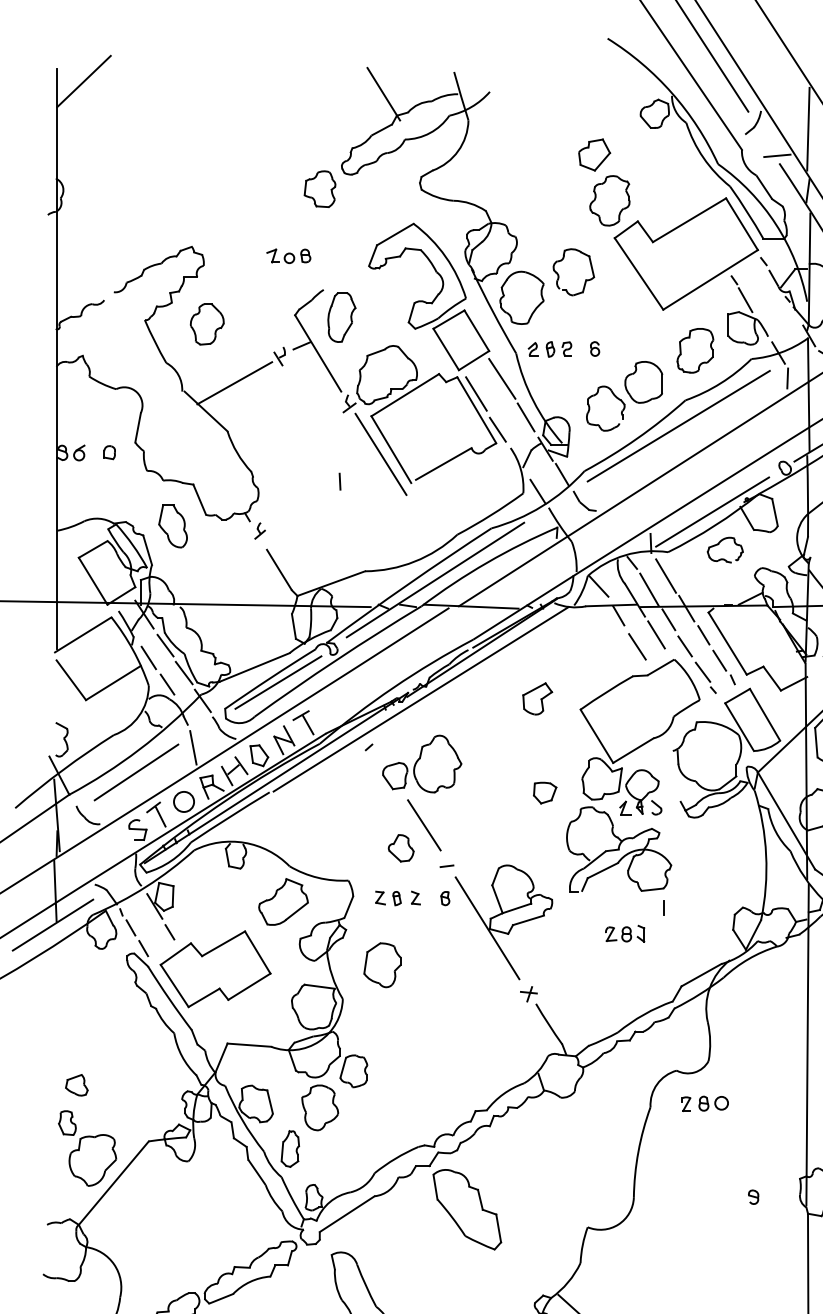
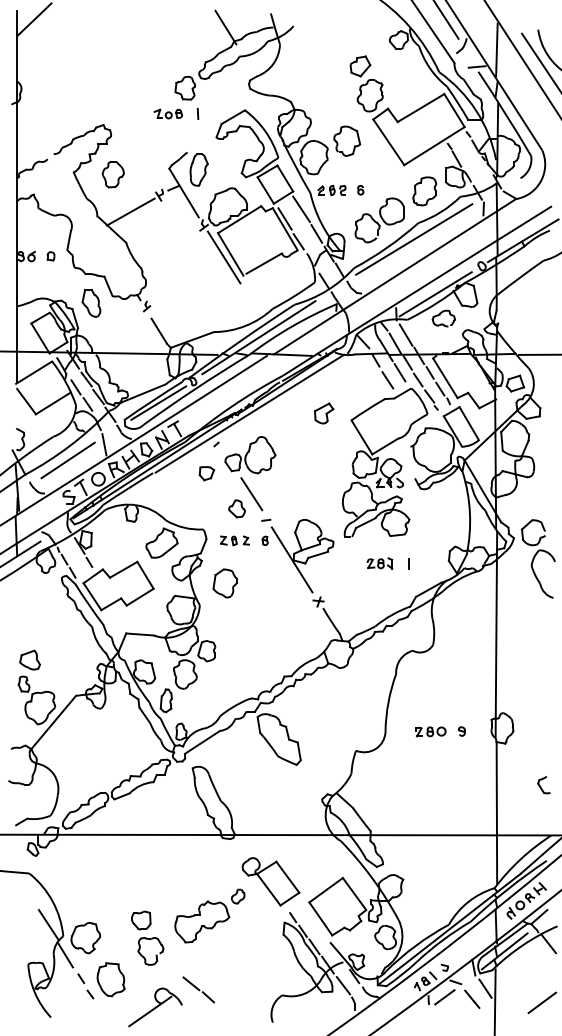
part: (287, 255) -> (167, 113), moved
line: (339, 481) -> (197, 113), moved
part: (544, 792) -> (206, 473), moved
line: (663, 907) -> (408, 563), moved
part: (75, 1084) -> (29, 659), size x1.43
part: (704, 1103) -> (430, 731), moved

